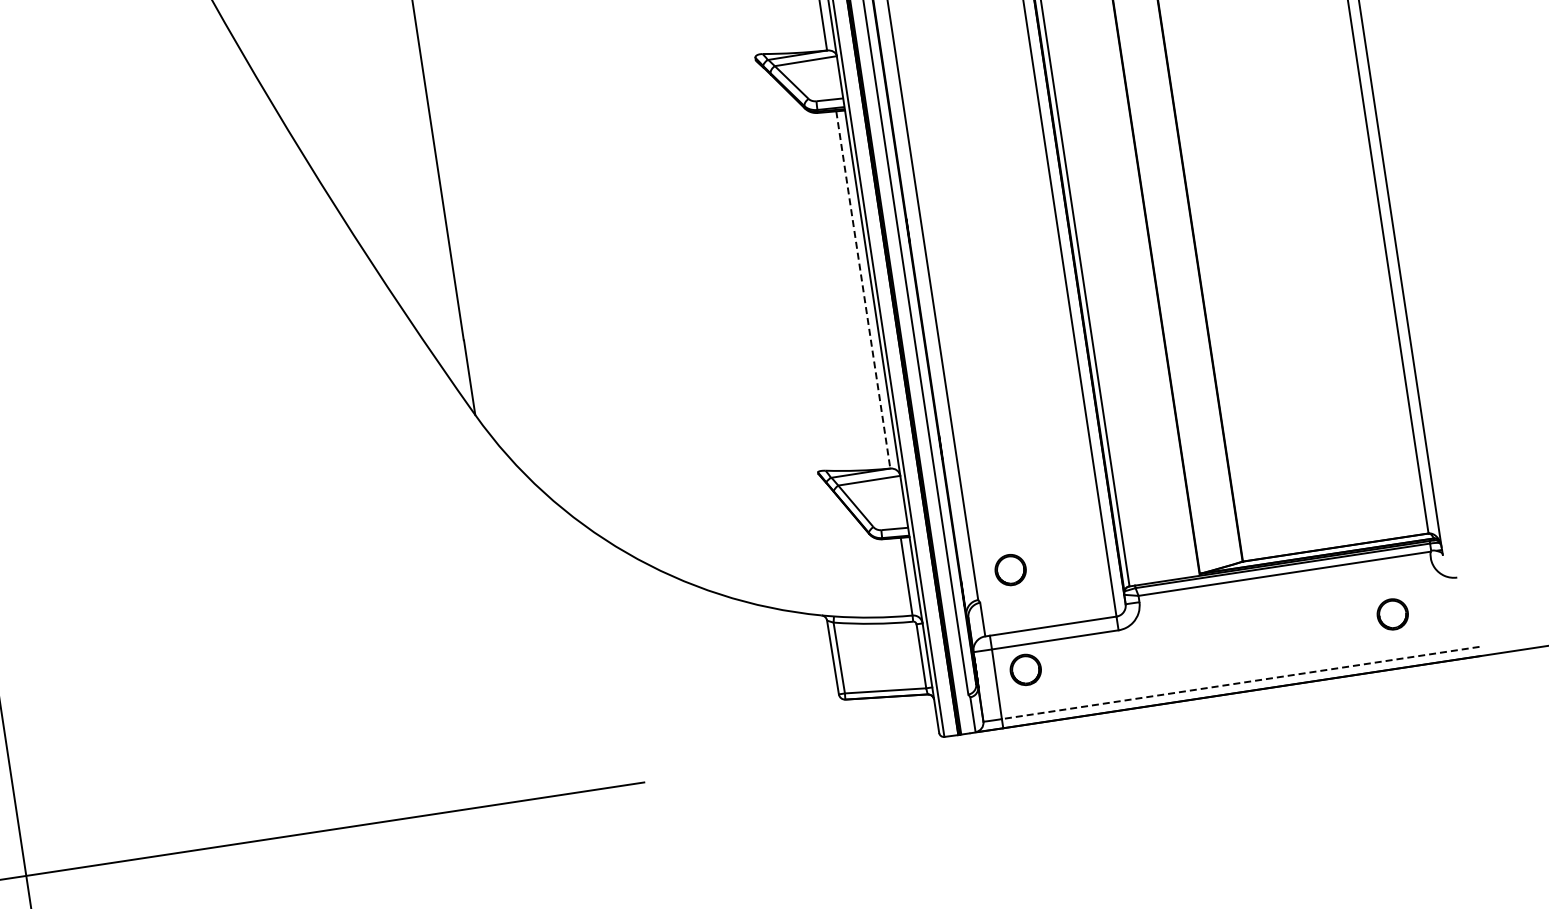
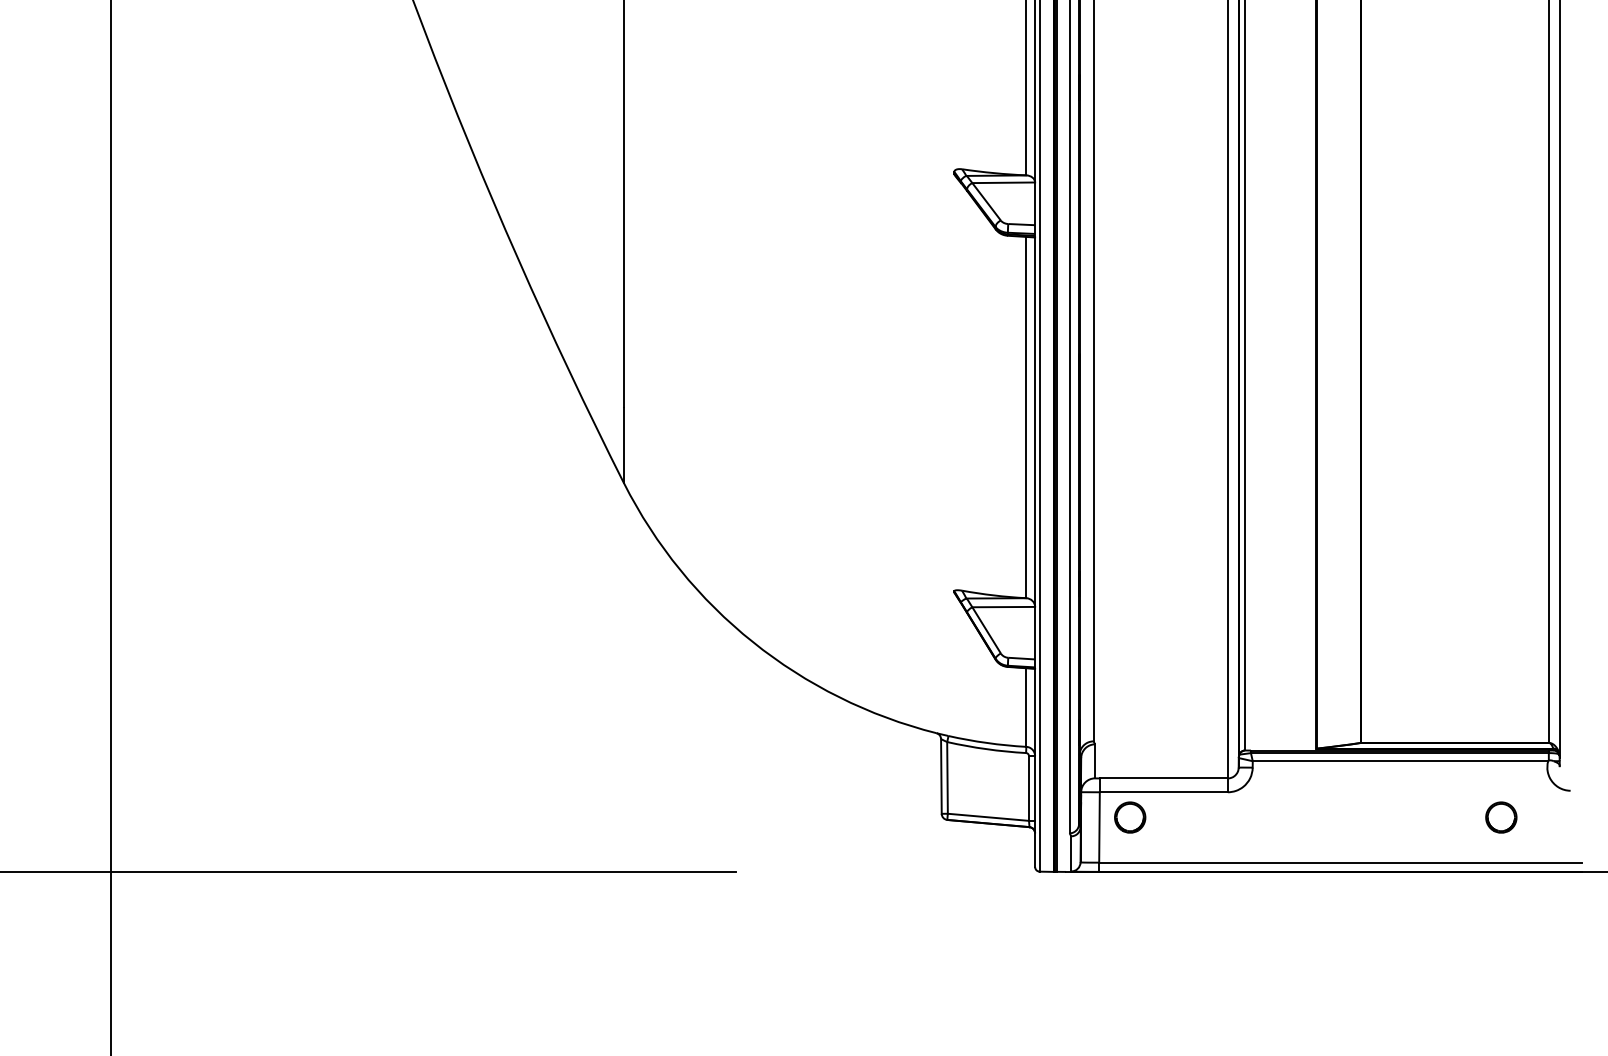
line: (863, 289) -> (1026, 417), dashed -> solid
part: (1011, 569) -> (1130, 716), removed
line: (1240, 682) -> (1340, 862), dashed -> solid

